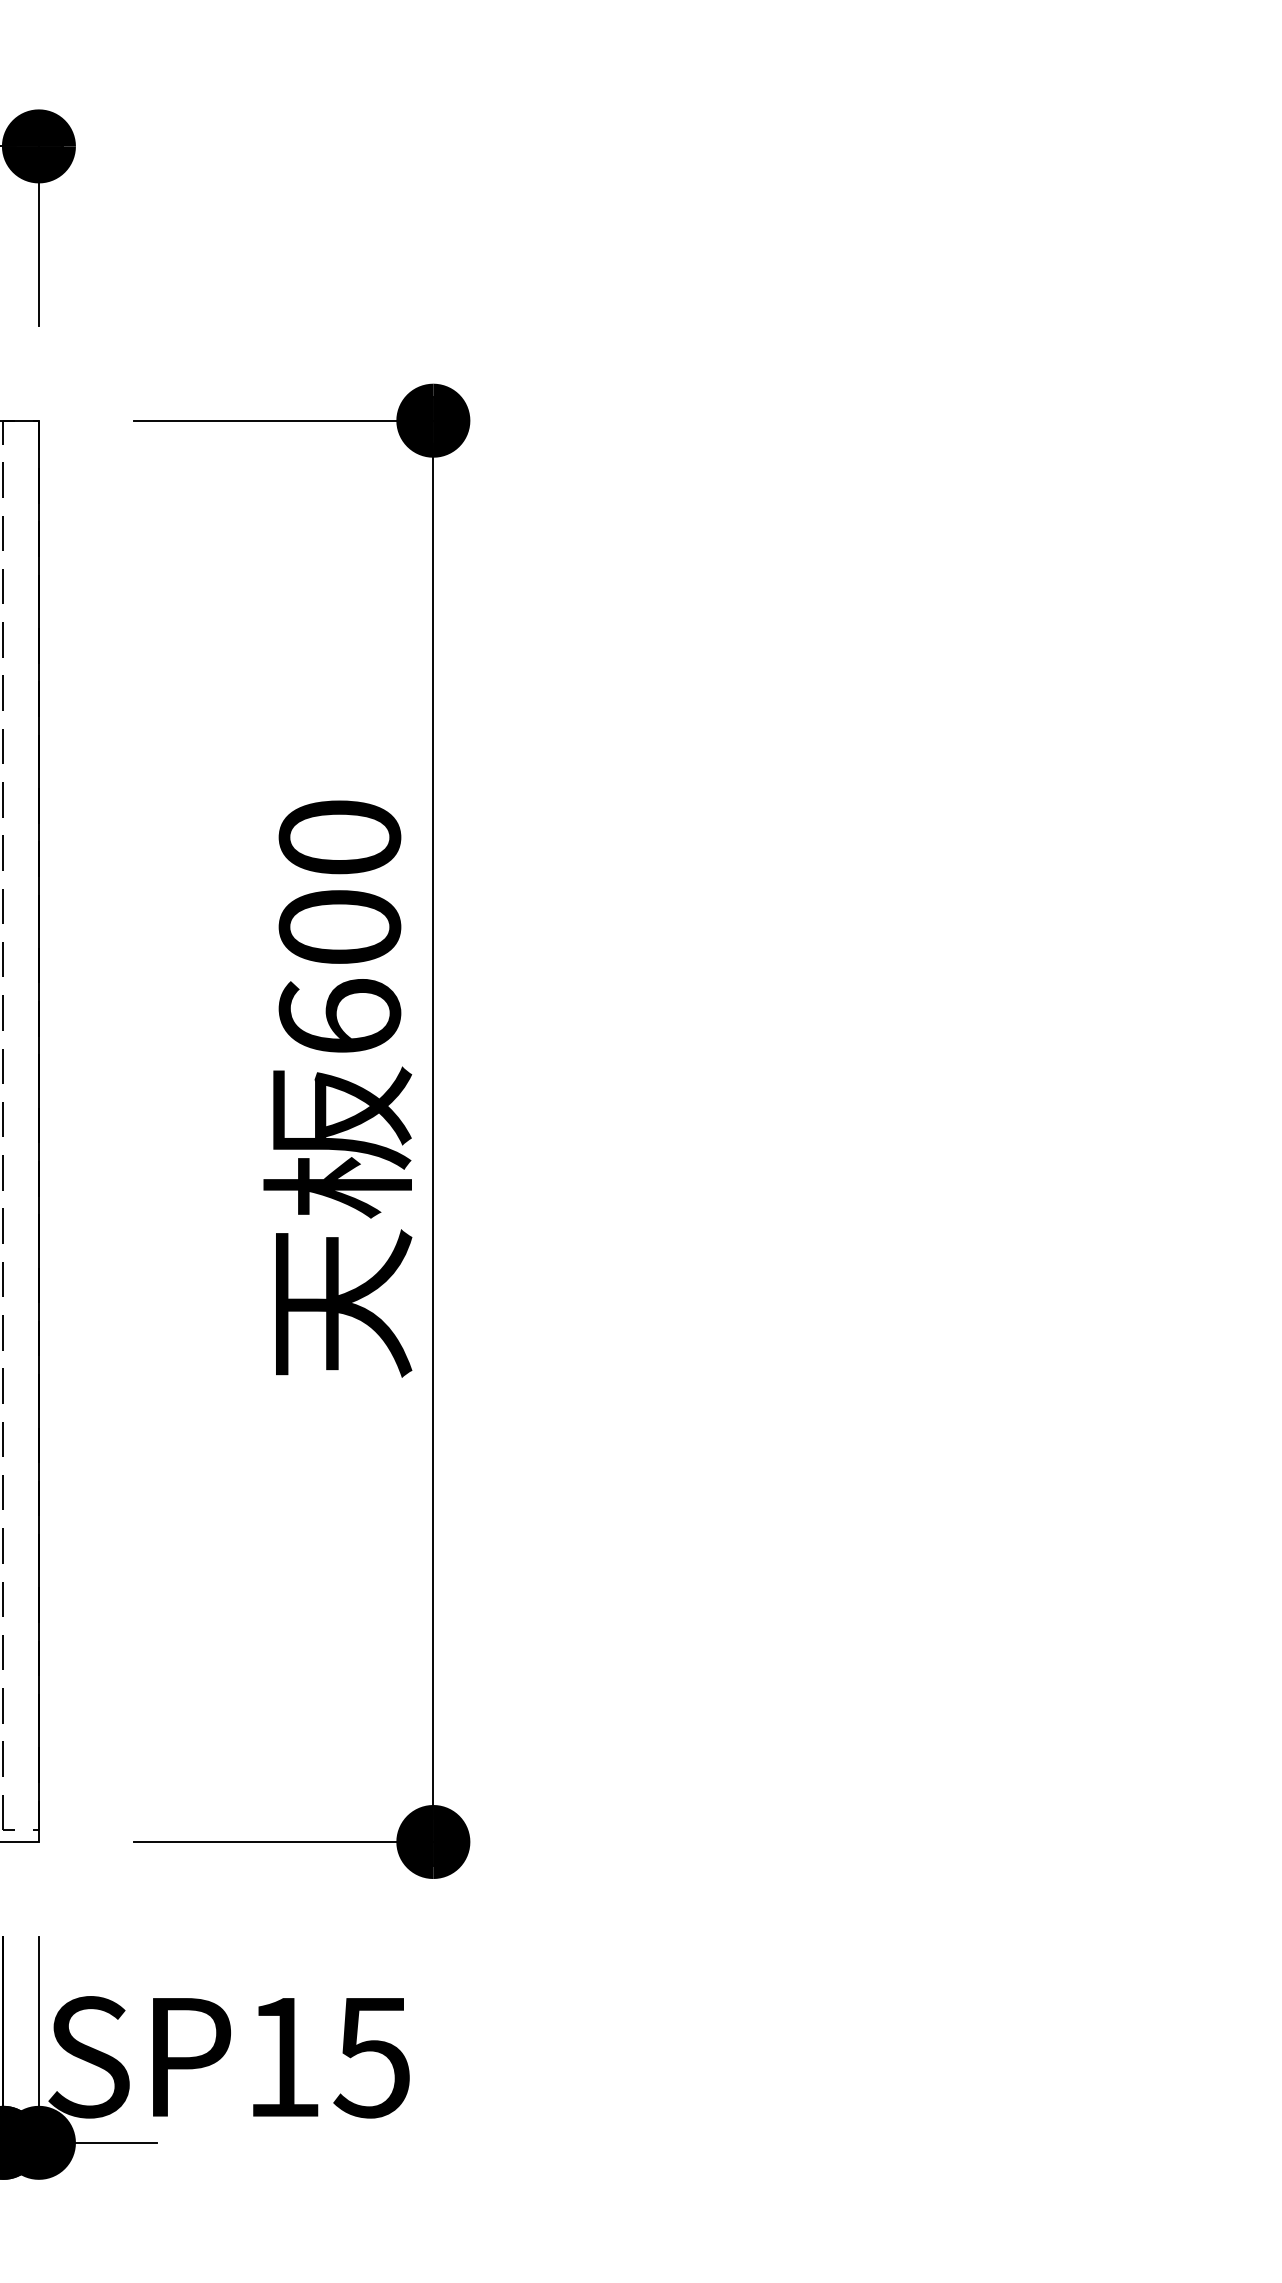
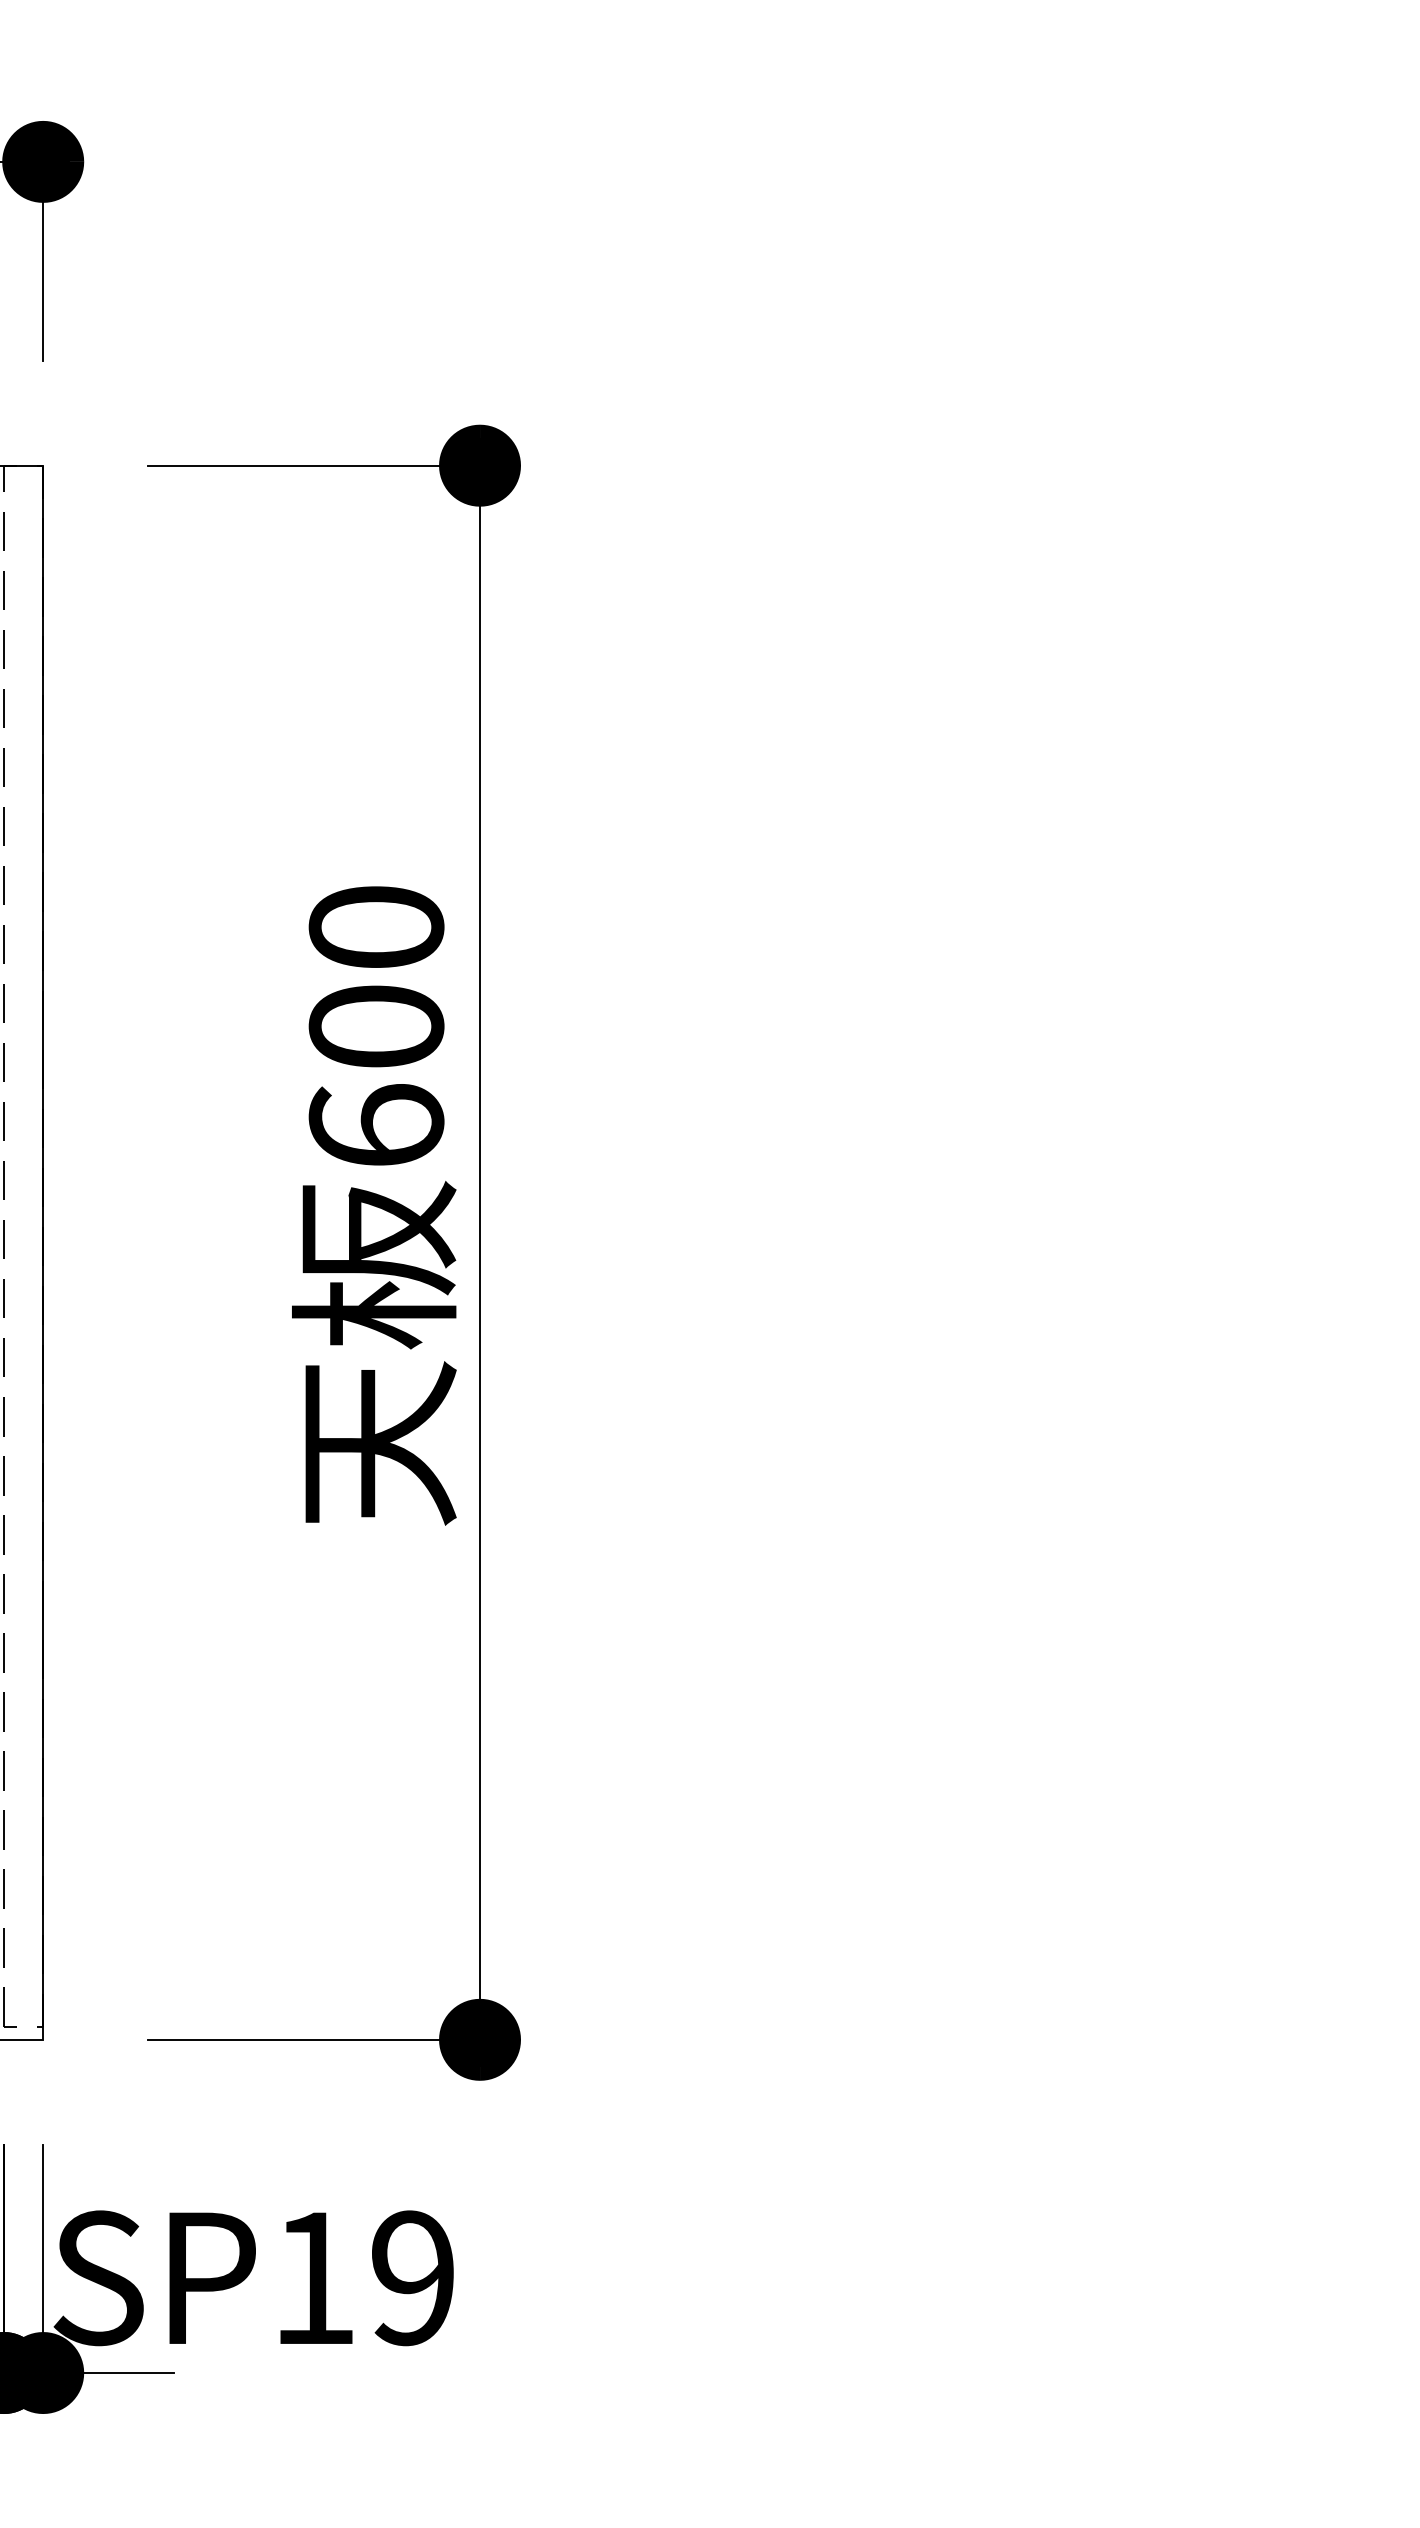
text: (371, 2057) -> (411, 2278), SP15 -> SP19

